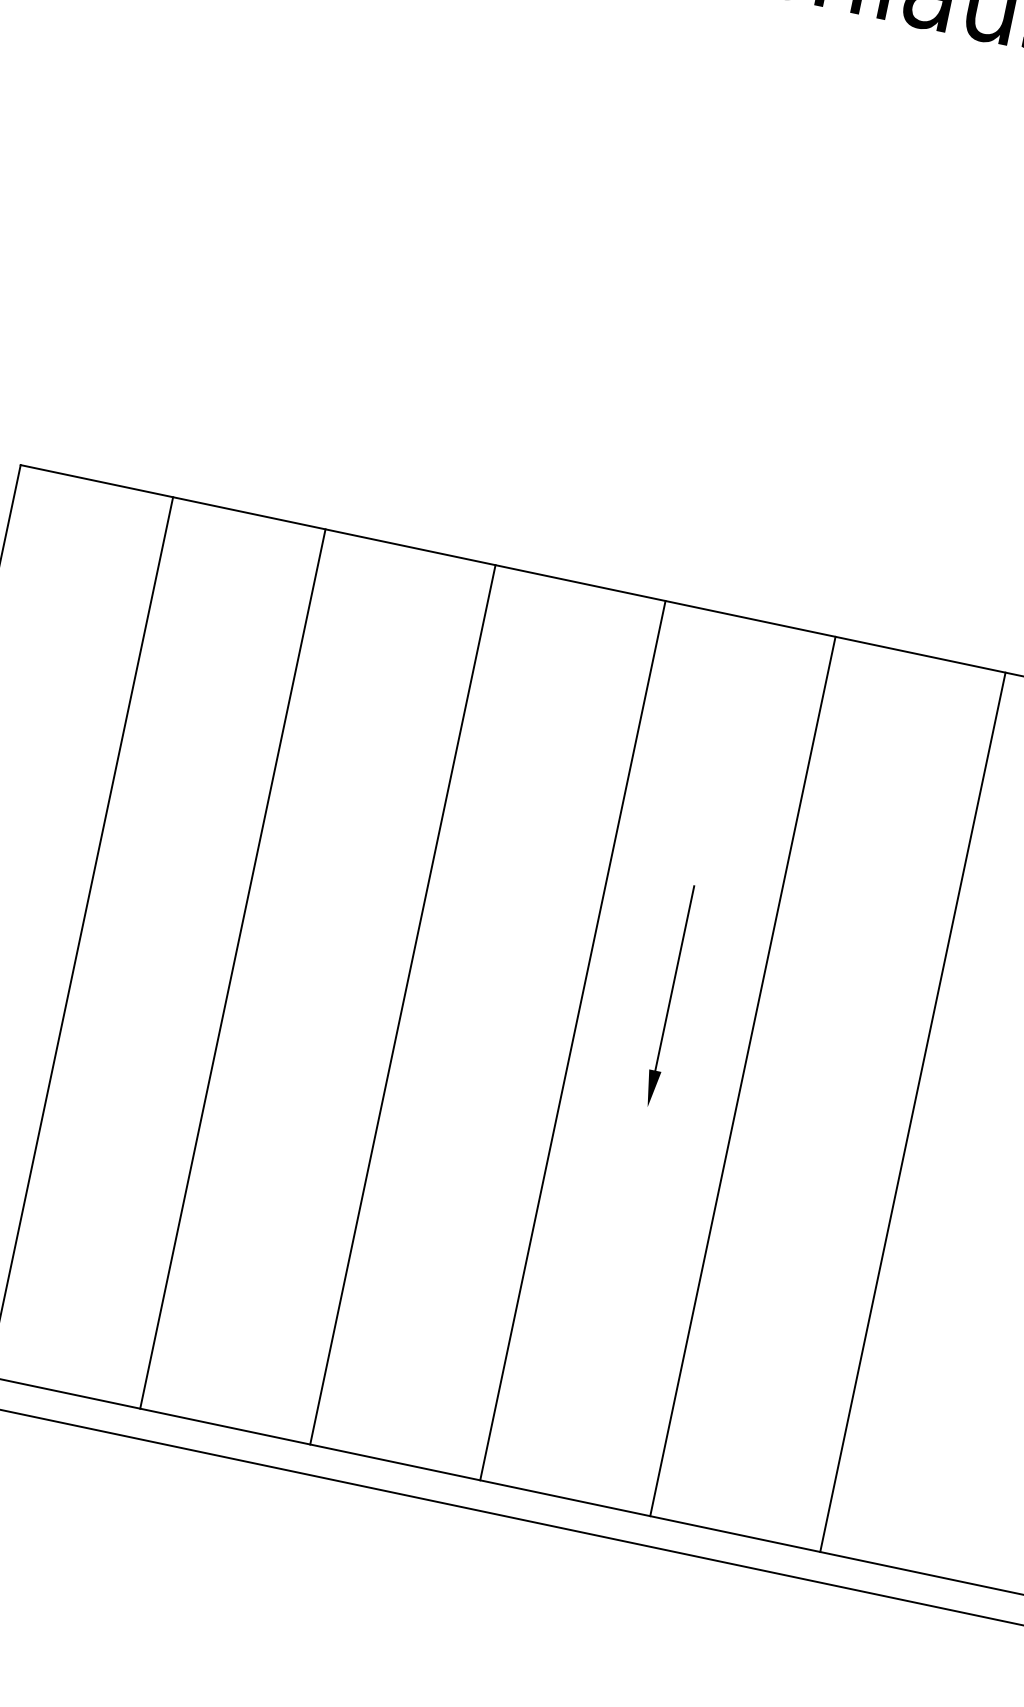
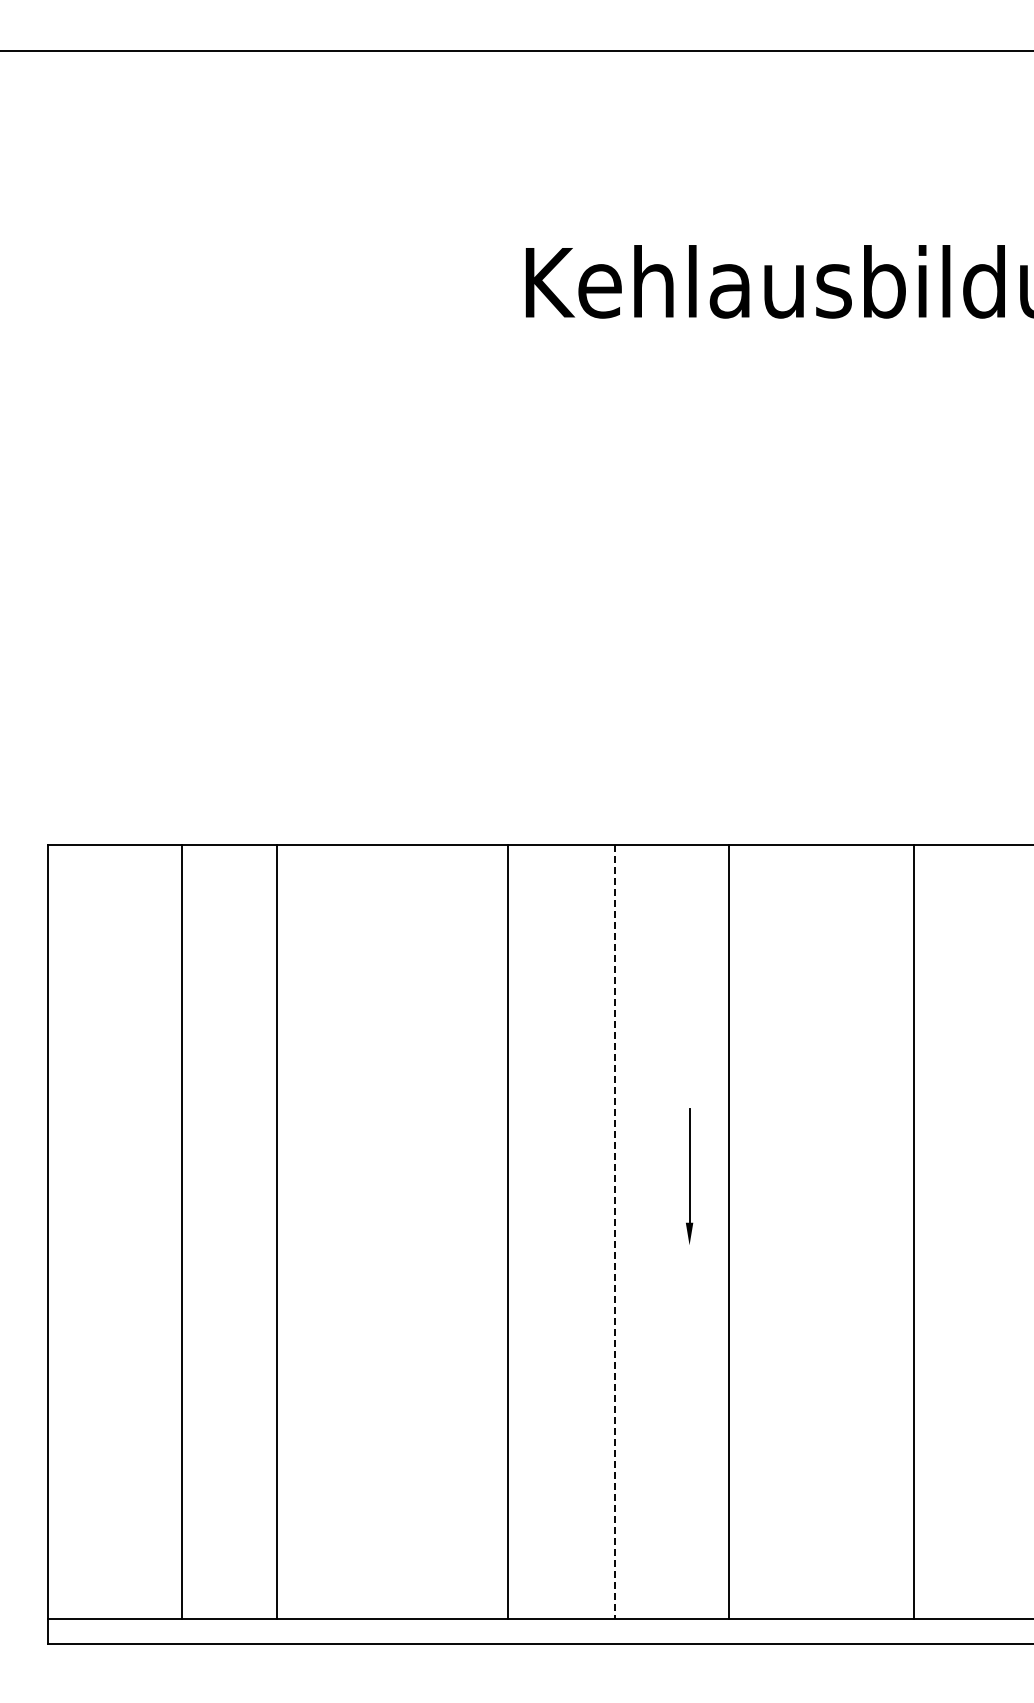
line: (232, 968) -> (276, 1231), moved
part: (671, 995) -> (689, 1176), size x0.7
line: (403, 1004) -> (508, 1231), moved
line: (572, 1040) -> (614, 1231), solid -> dashed
line: (743, 1076) -> (729, 1231), moved

